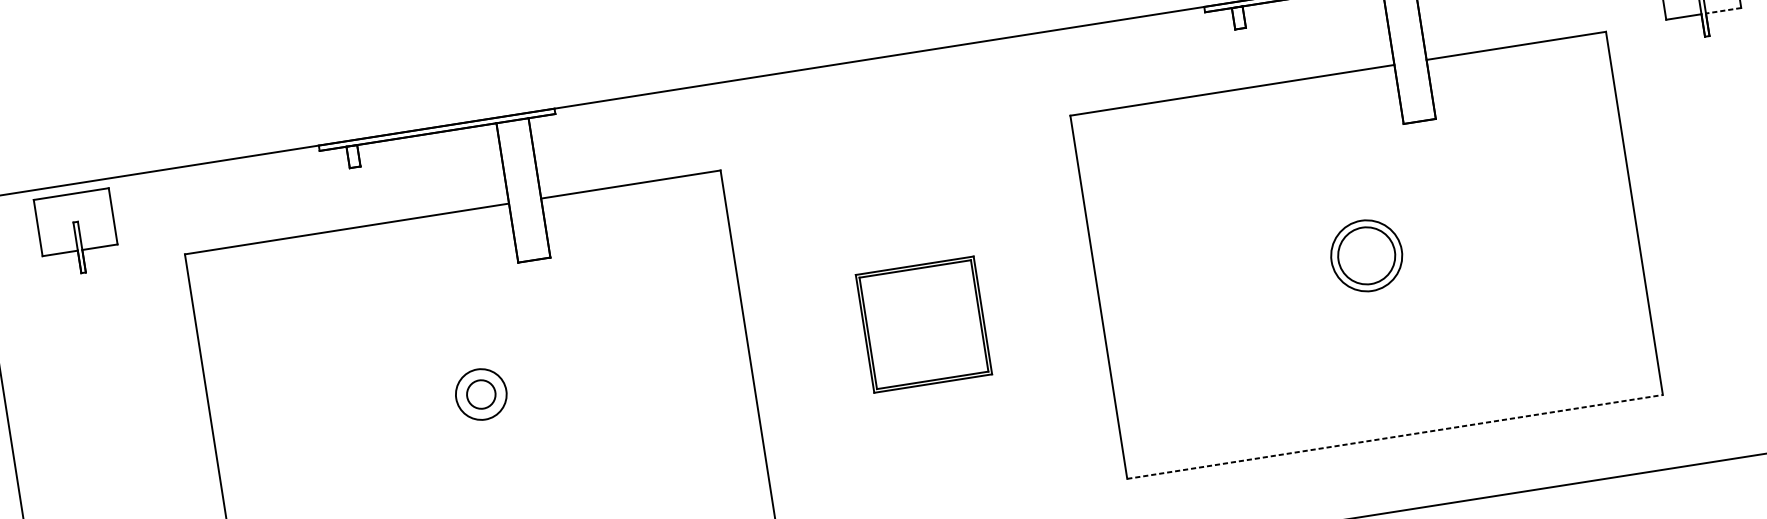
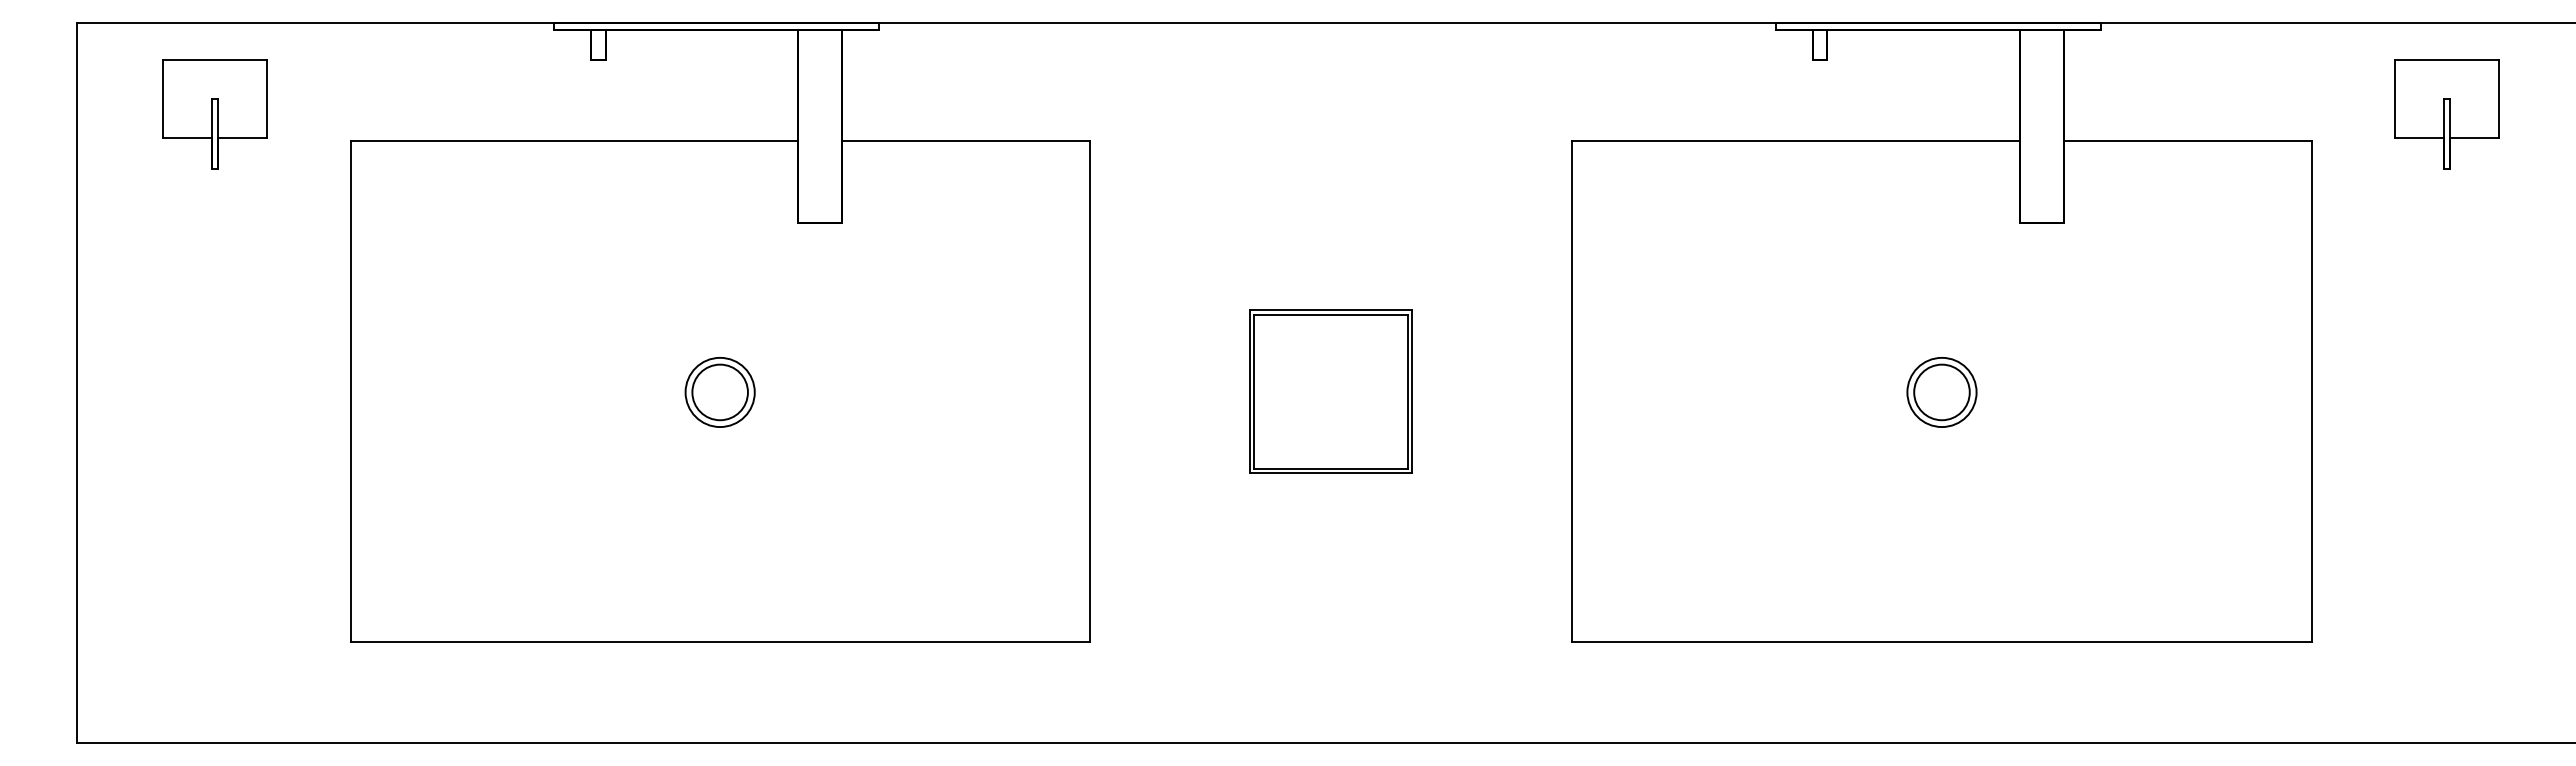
line: (1722, 10) -> (2473, 137), dashed -> solid
part: (76, 233) -> (214, 114), moved
part: (1366, 255) -> (1941, 392), size x0.71
circle: (480, 394) -> (719, 392), size x1.43
line: (1394, 437) -> (1941, 642), dashed -> solid

